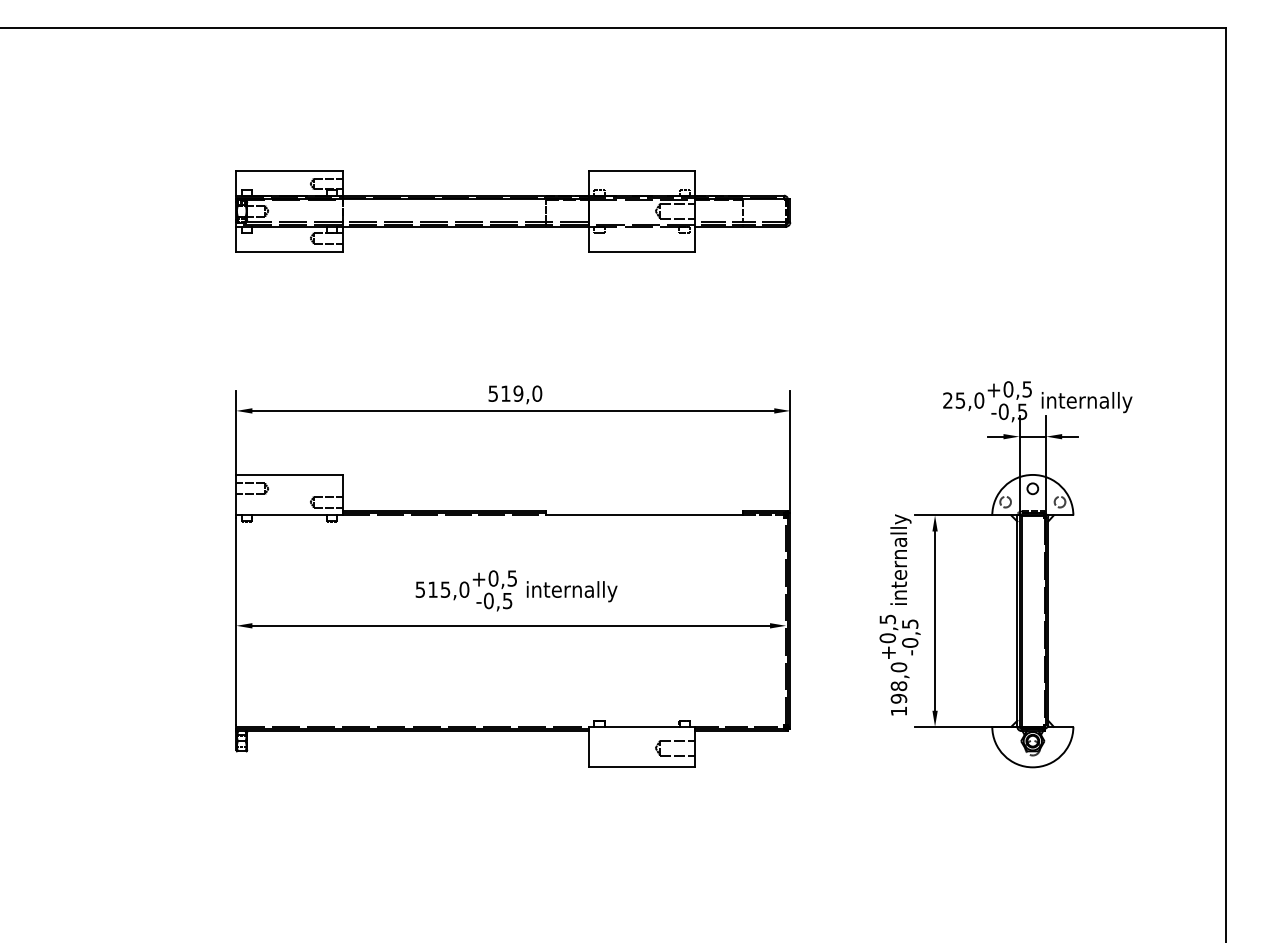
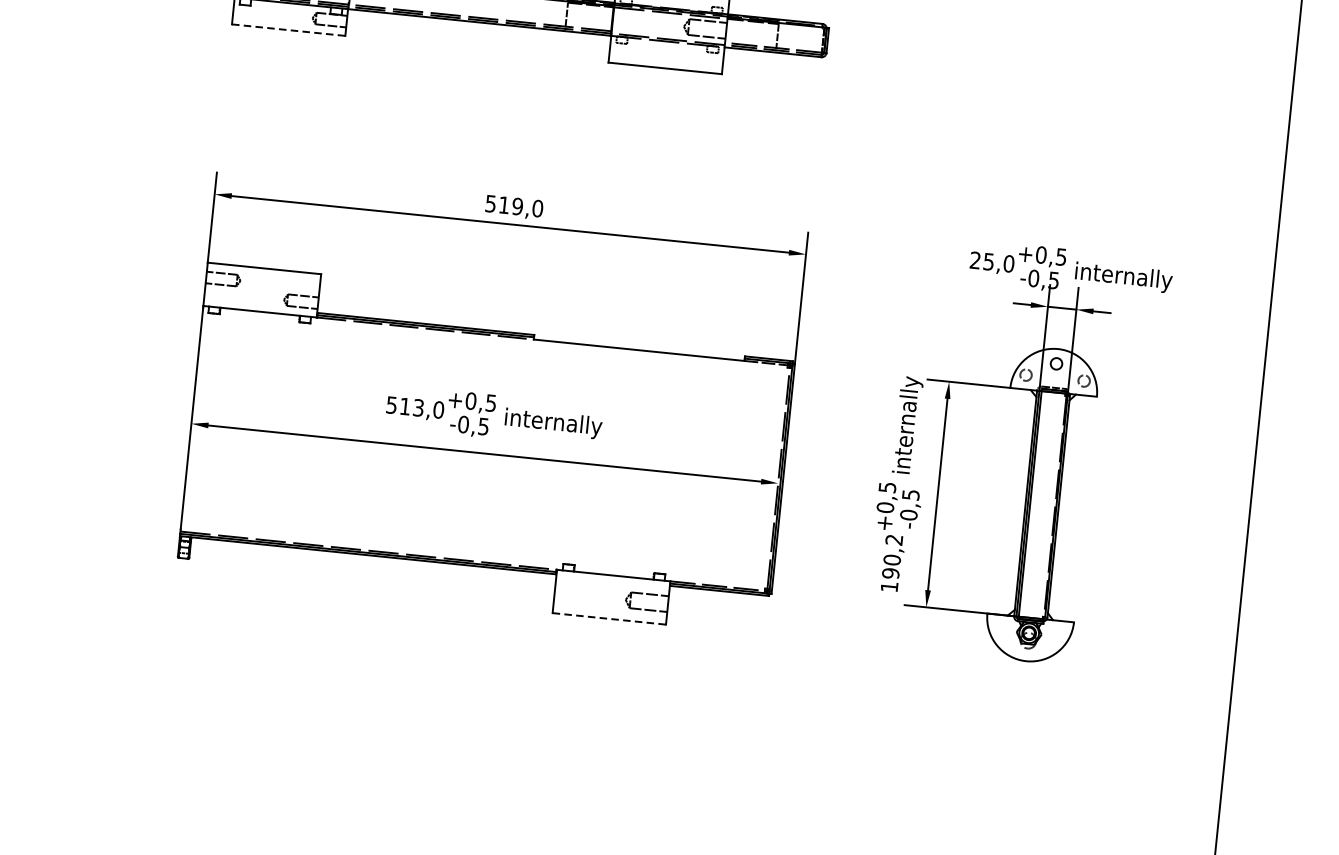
line: (290, 251) -> (289, 30), solid -> dashed
text: (445, 588) -> (418, 406), 515,0 -> 513,0
text: (898, 676) -> (892, 549), 198,0 -> 190,2
line: (642, 767) -> (609, 619), solid -> dashed

